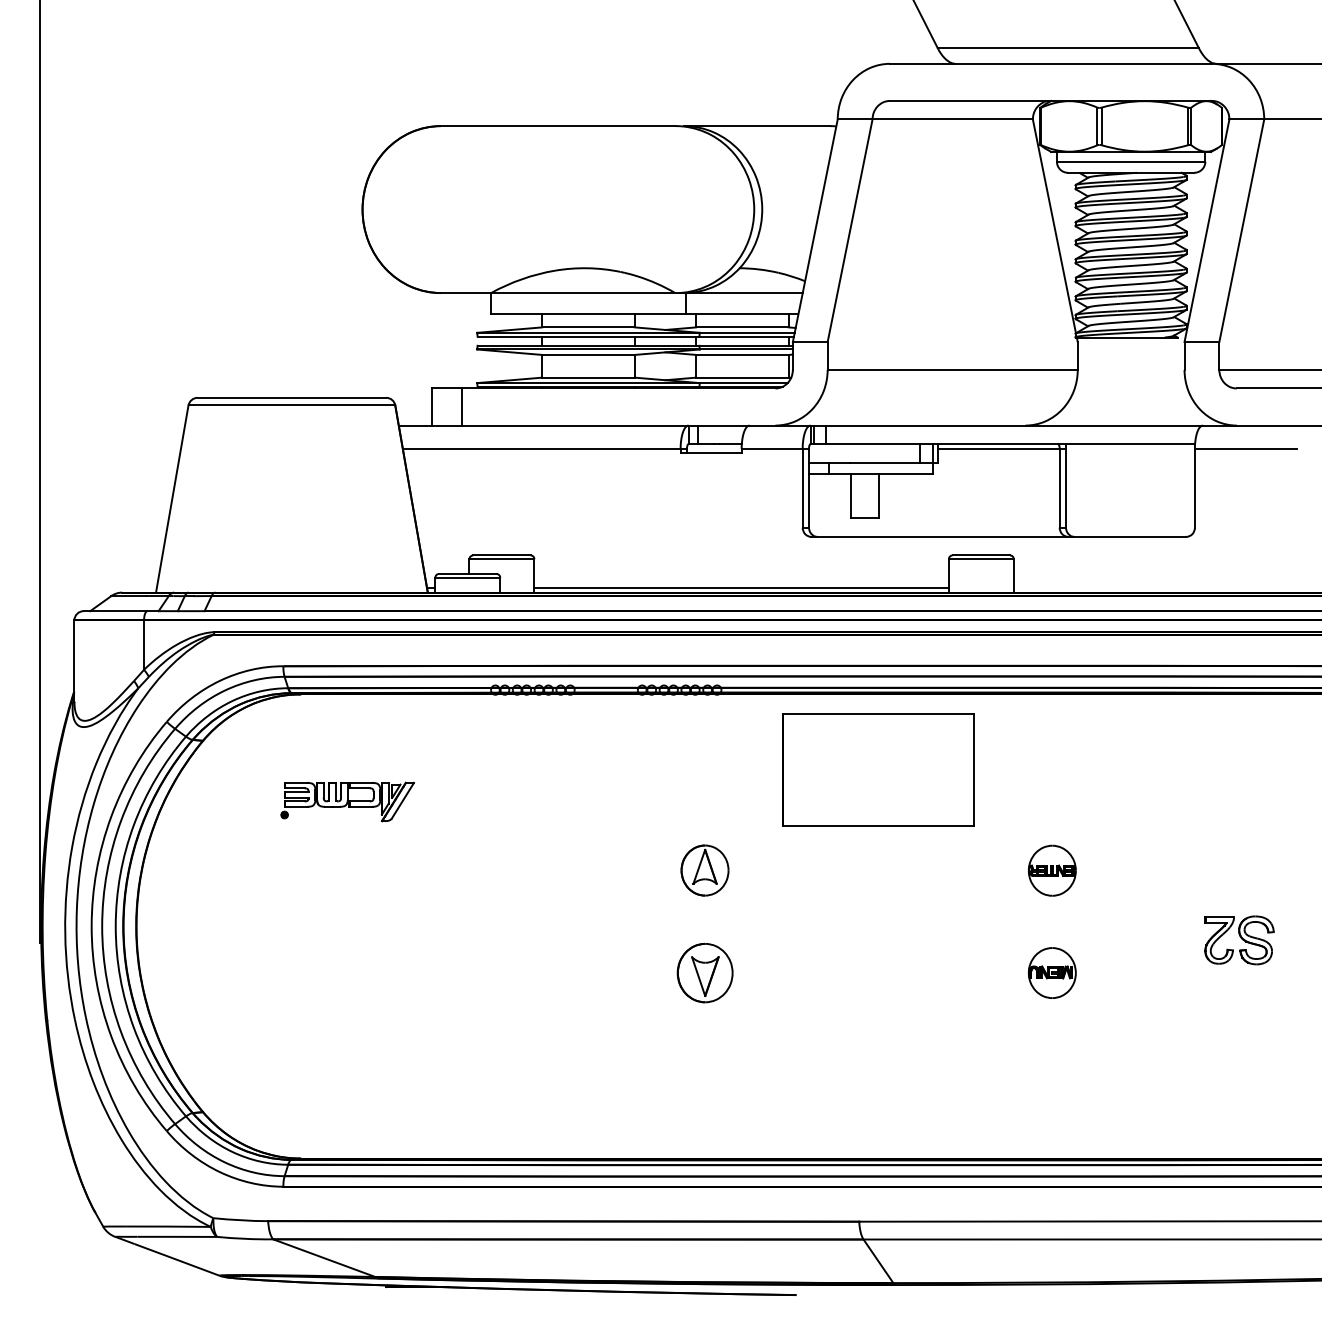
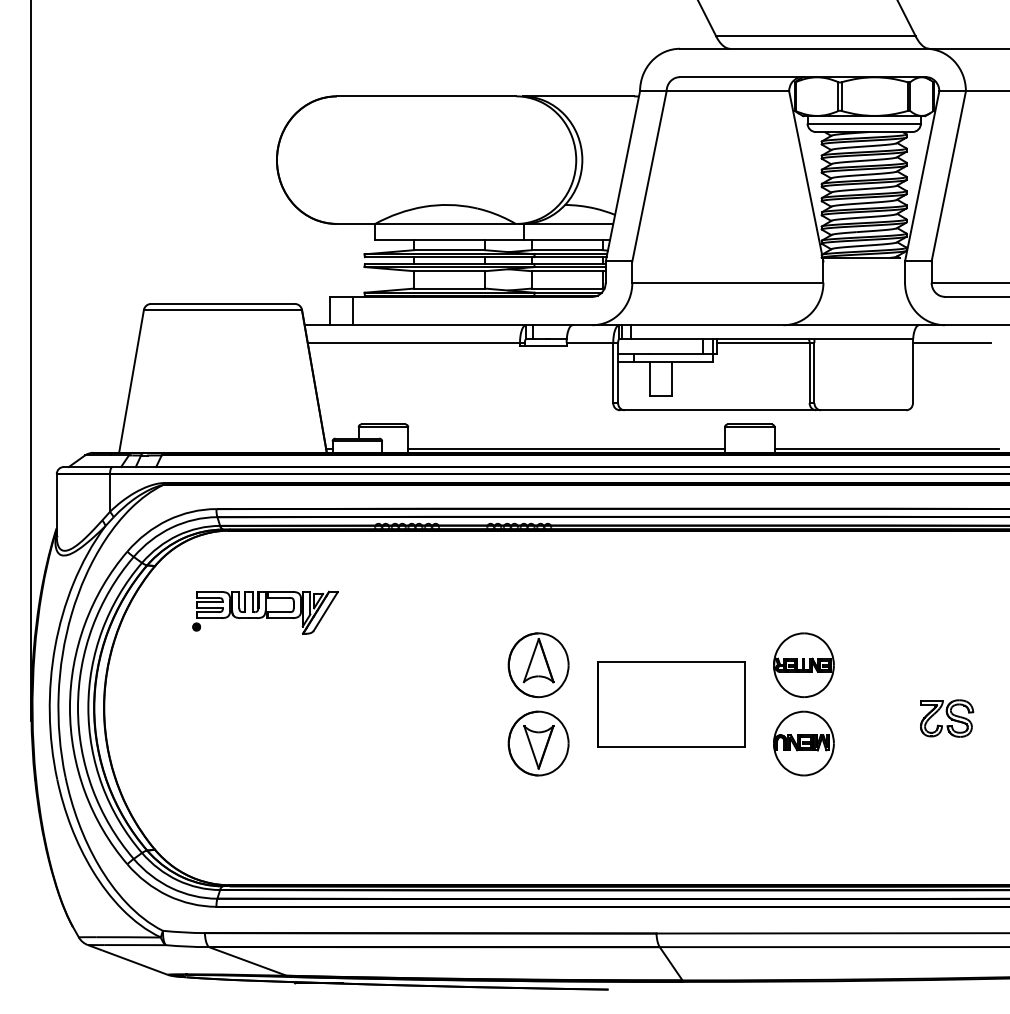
line: (1159, 587) -> (885, 448), added
part: (878, 769) -> (671, 704), moved
part: (347, 801) -> (265, 612), size x1.43
part: (704, 870) -> (538, 665), size x1.67
part: (1052, 870) -> (804, 665), size x1.67
part: (705, 972) -> (539, 743), size x1.43
part: (1052, 972) -> (804, 743), size x1.67

